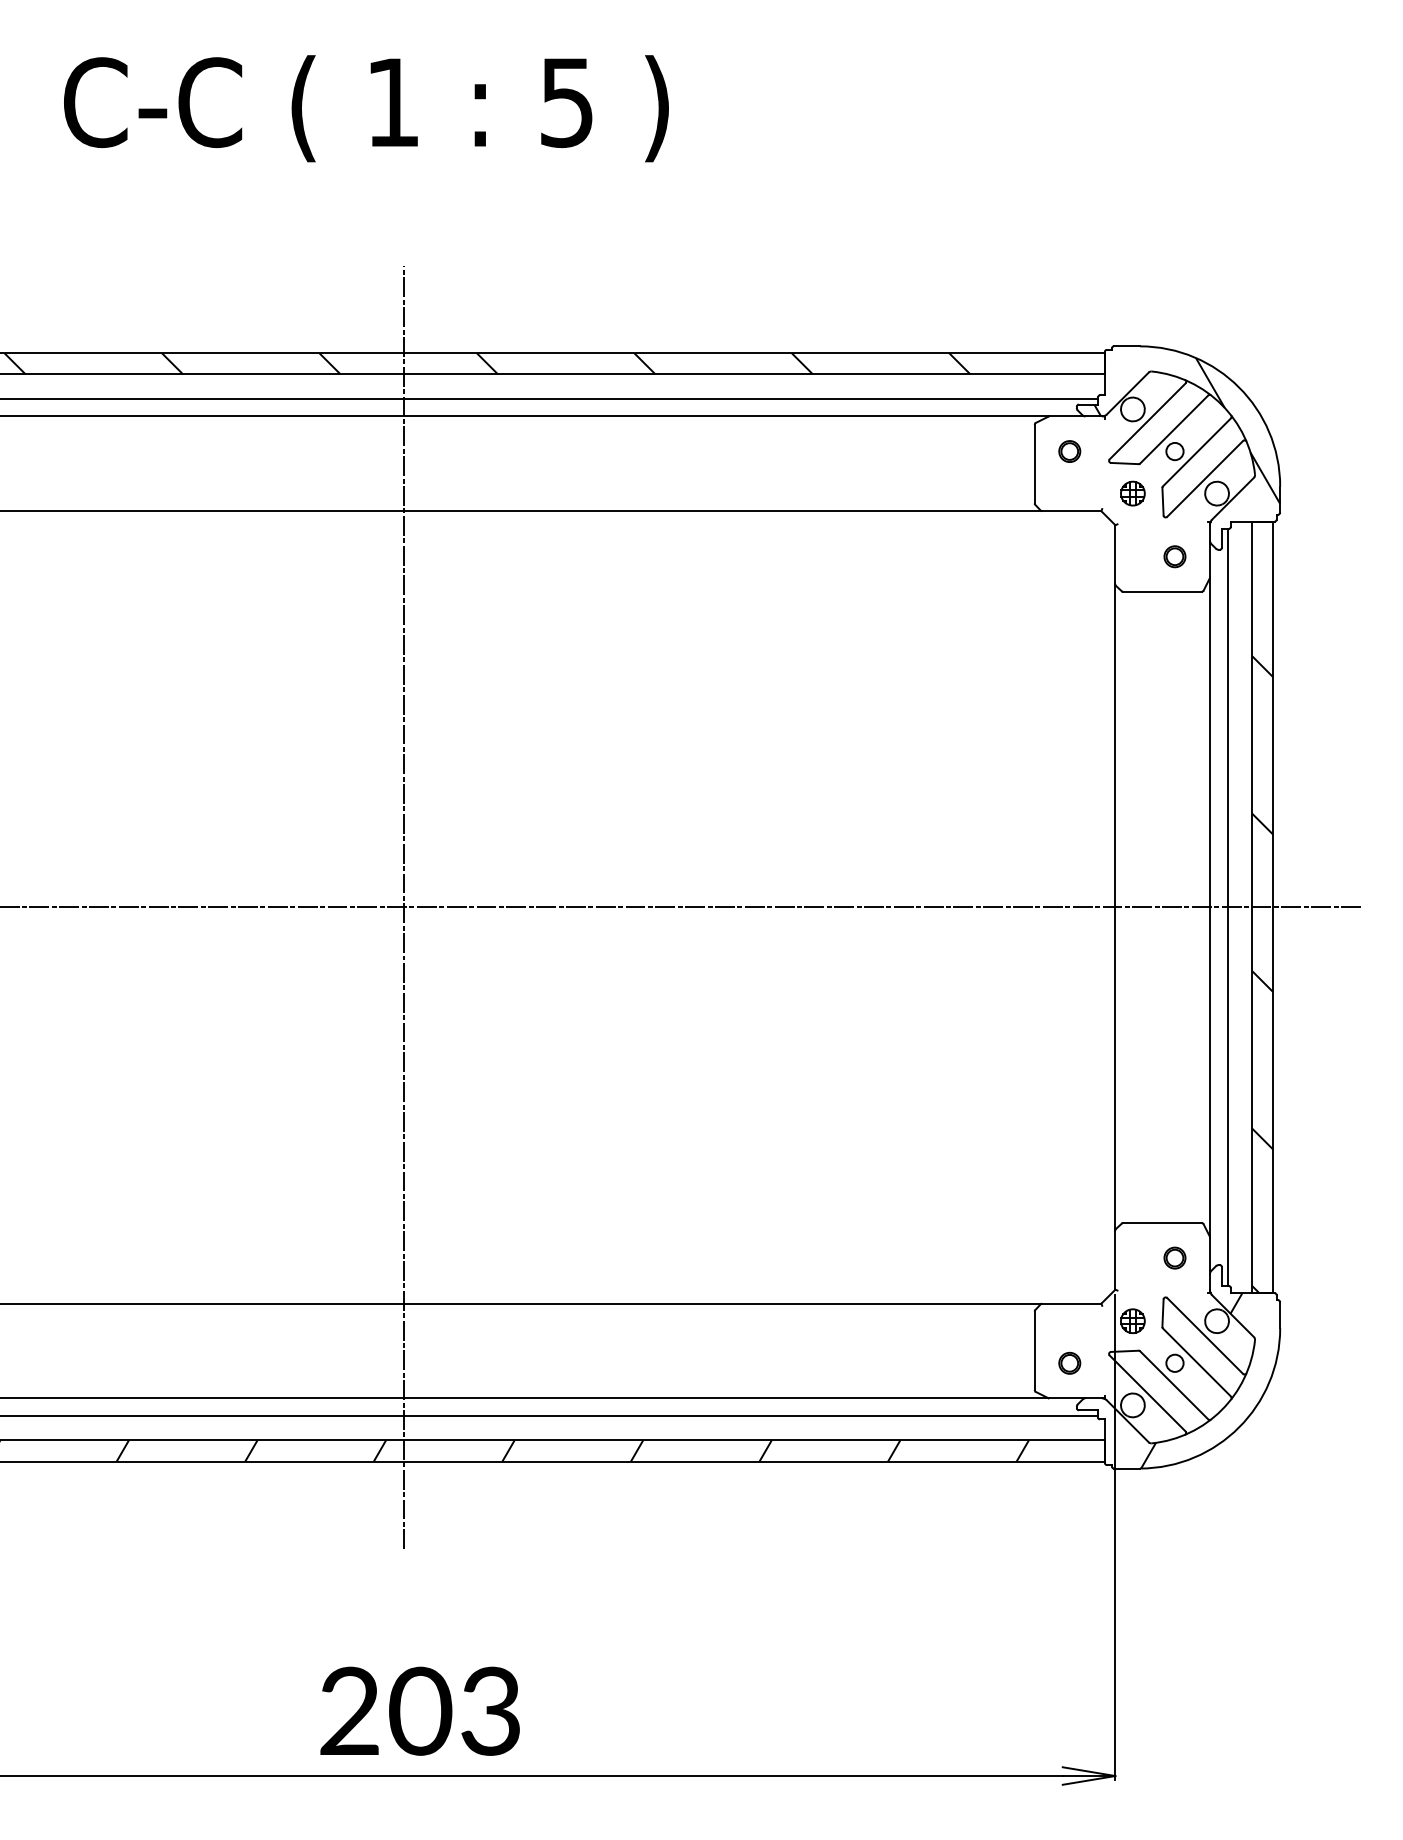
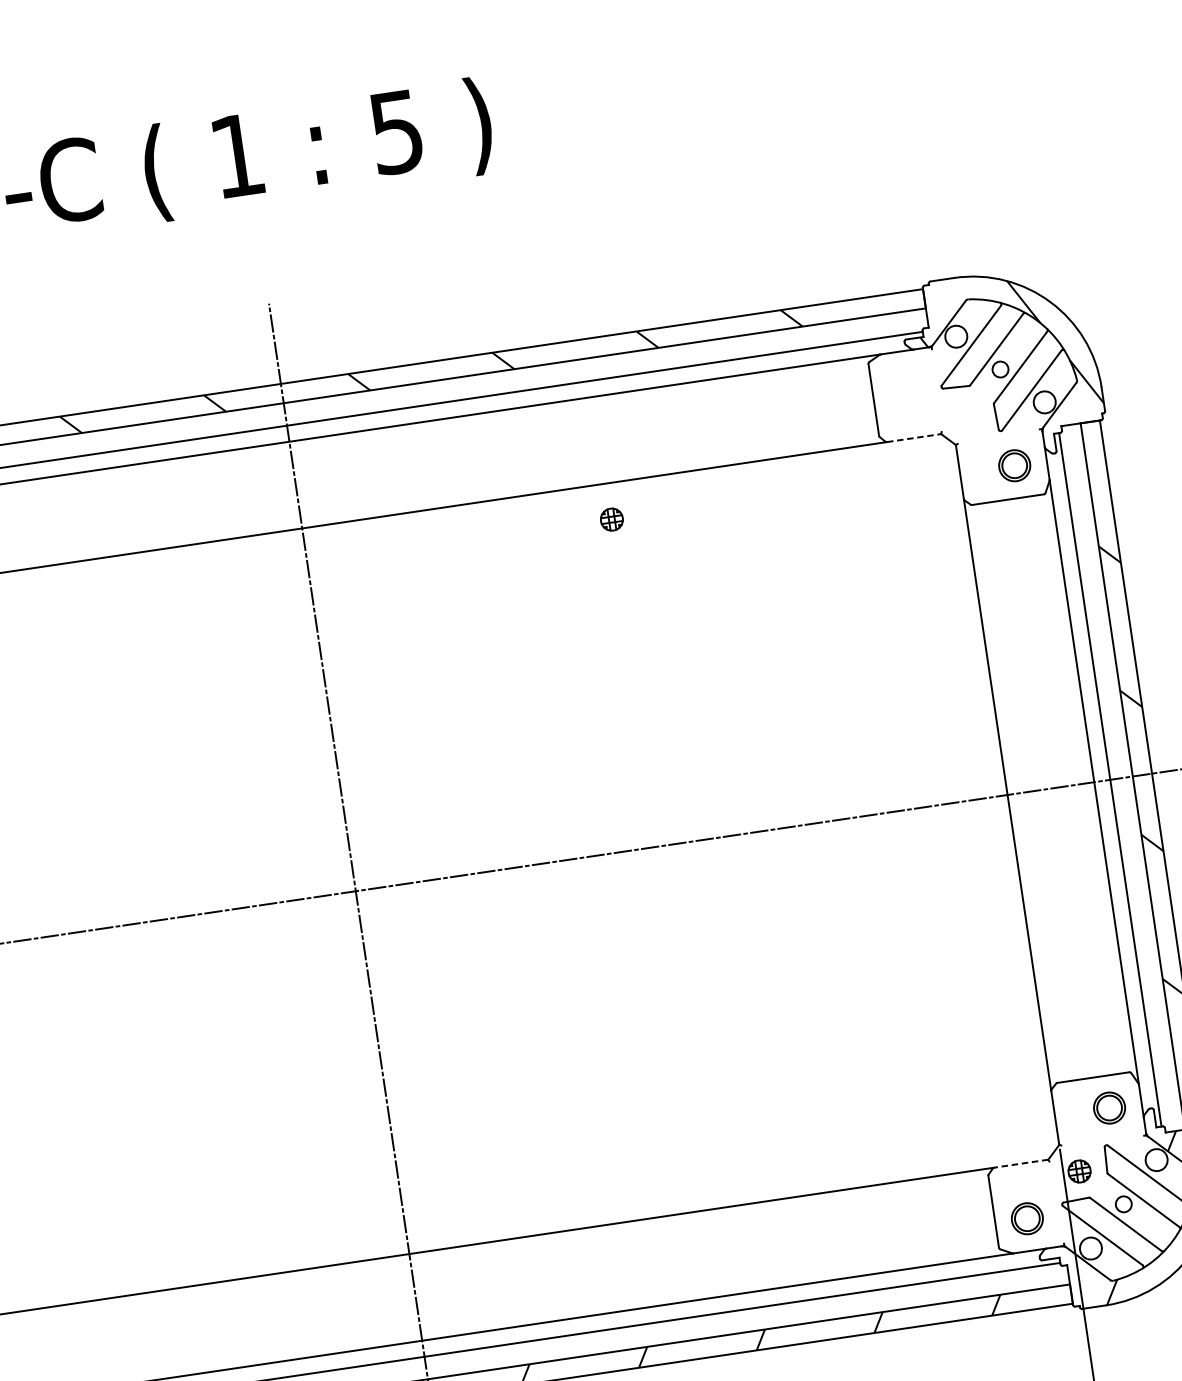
part: (1069, 451) -> (903, 383), removed
part: (1132, 493) -> (611, 519), moved
line: (1071, 511) -> (913, 438), solid -> dashed
part: (1174, 556) -> (1014, 465), size x1.6
part: (1174, 1257) -> (1109, 1107), size x1.6
line: (1071, 1303) -> (1020, 1163), solid -> dashed
part: (1069, 1362) -> (1027, 1217), size x1.6

